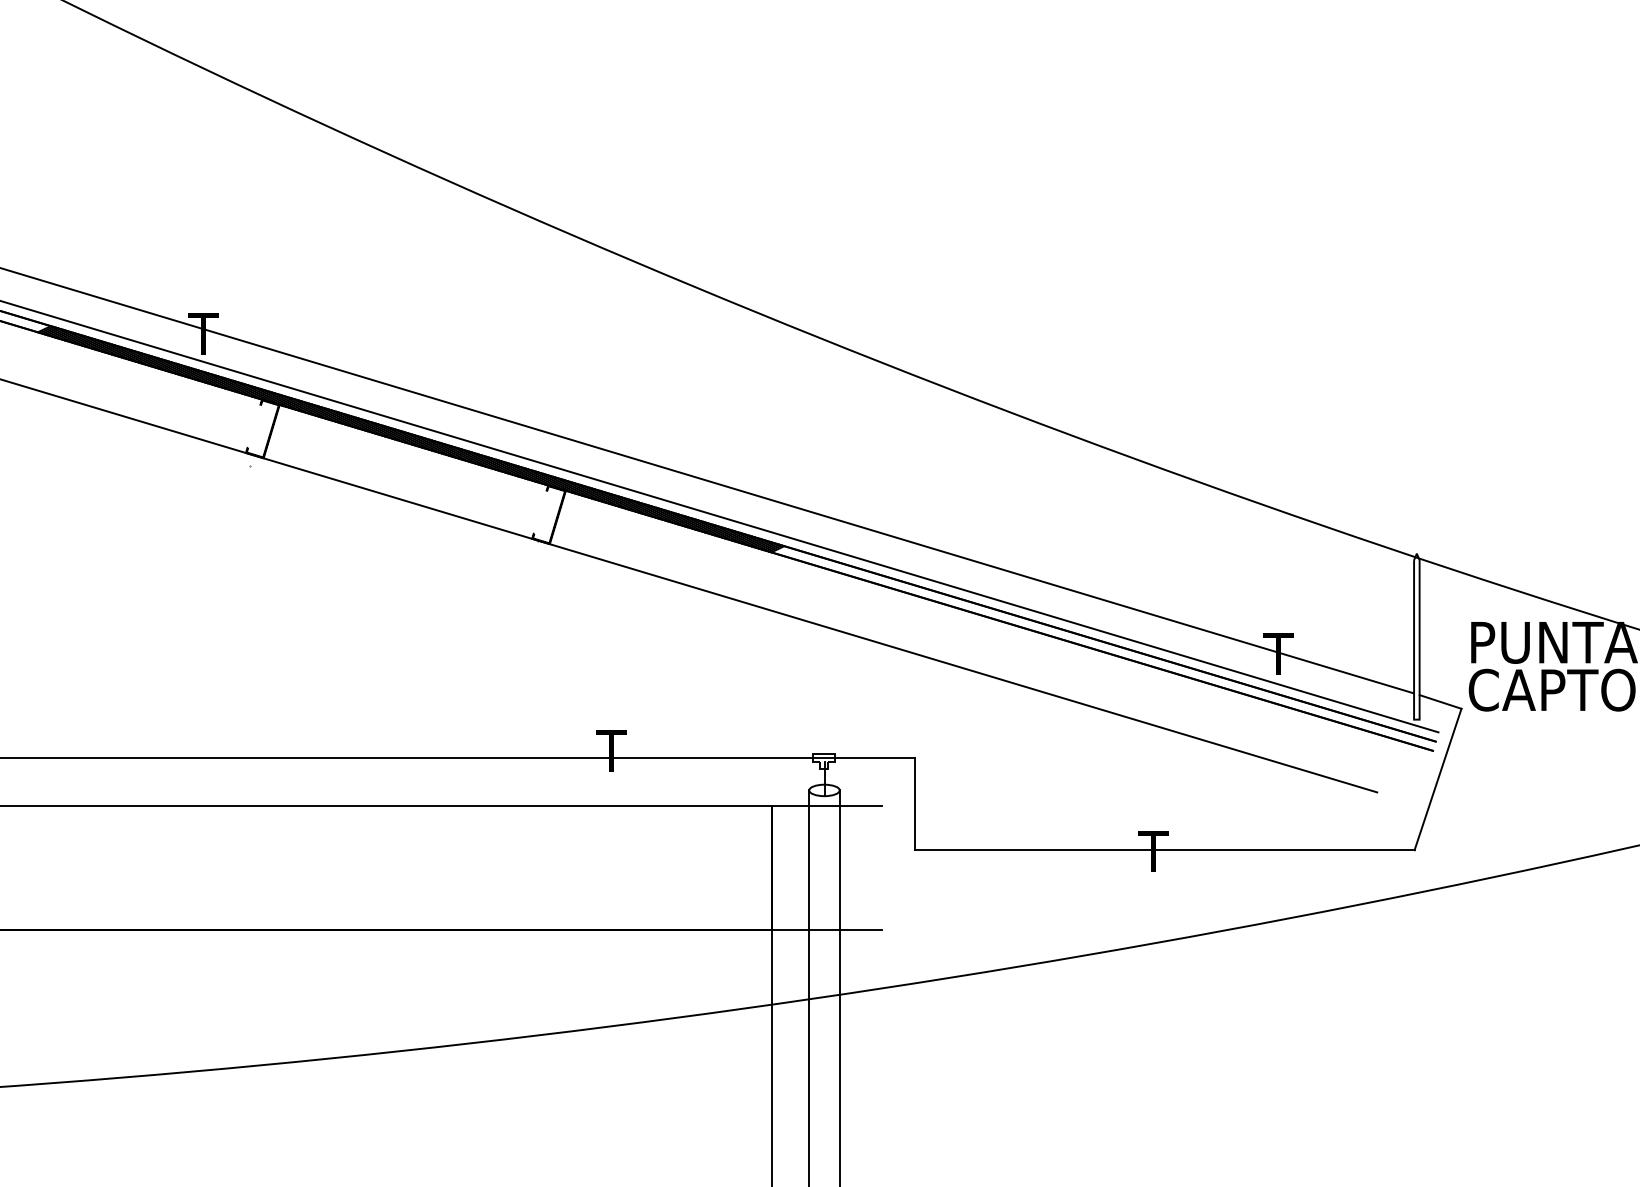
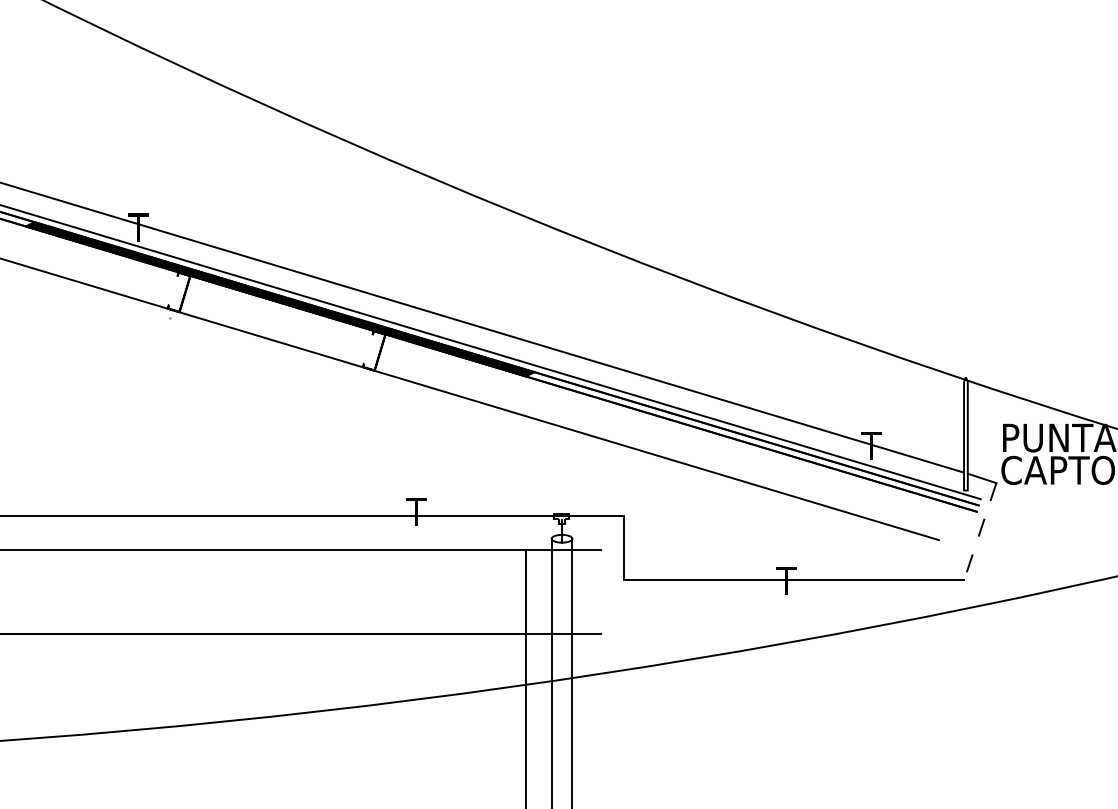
line: (1438, 779) -> (980, 531), solid -> dashed

